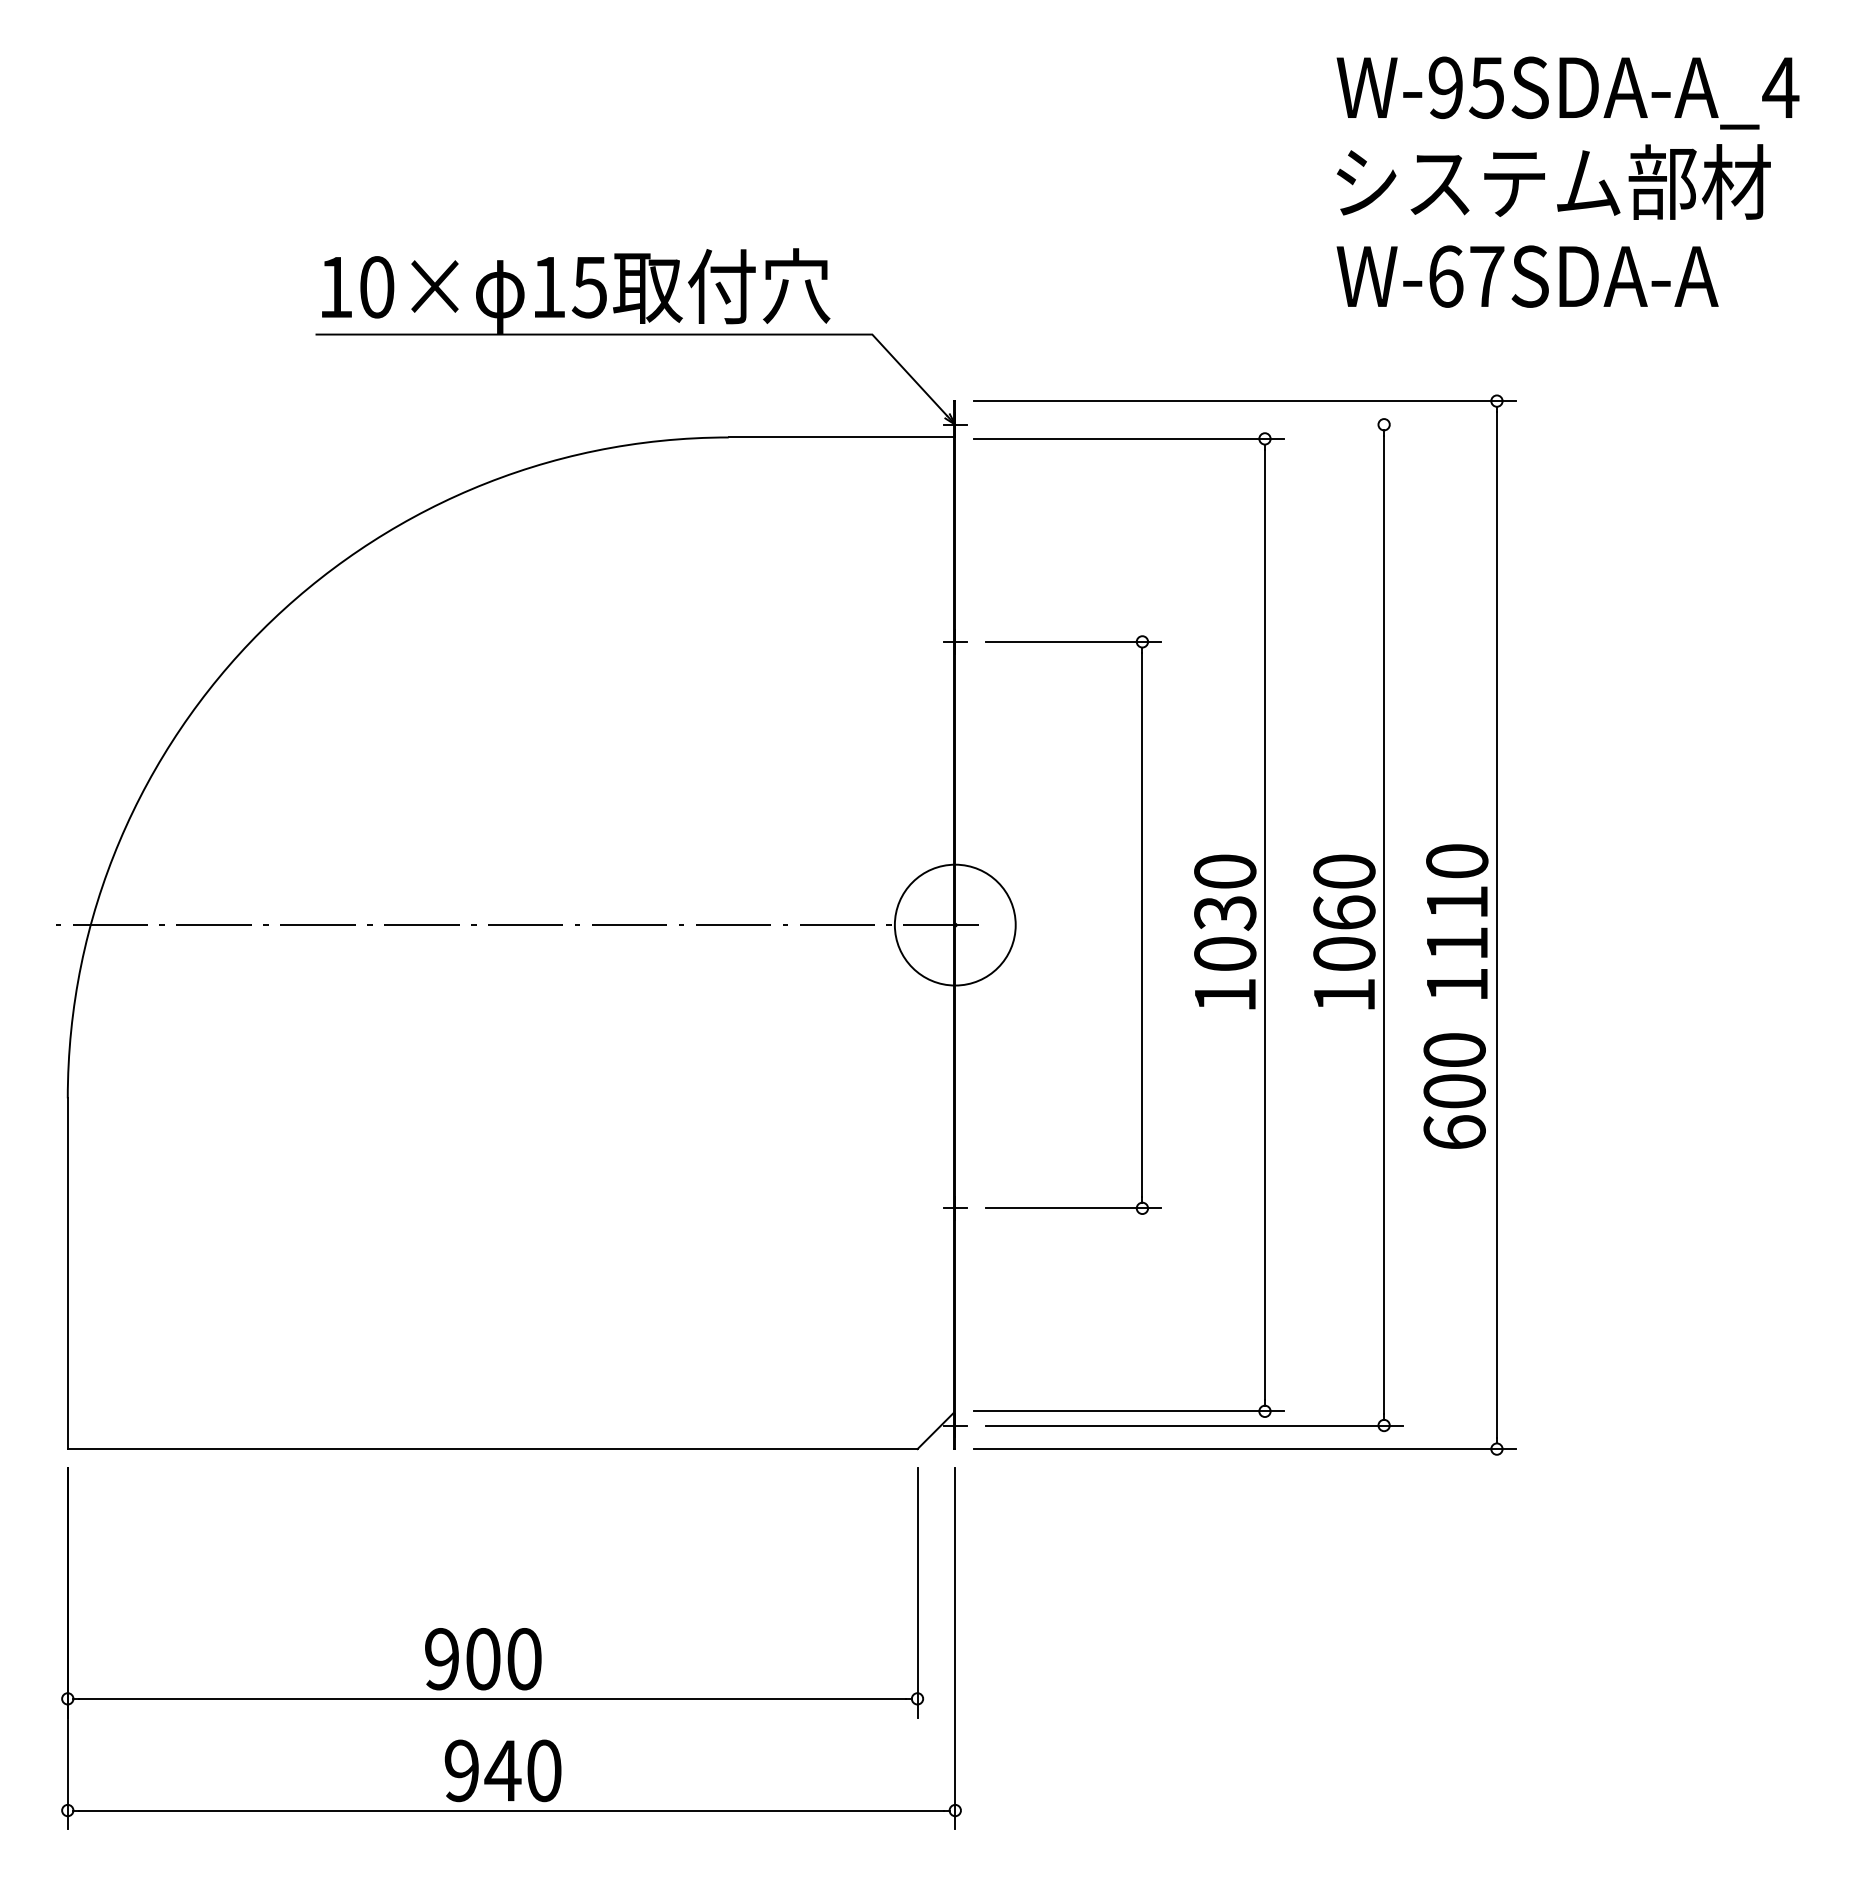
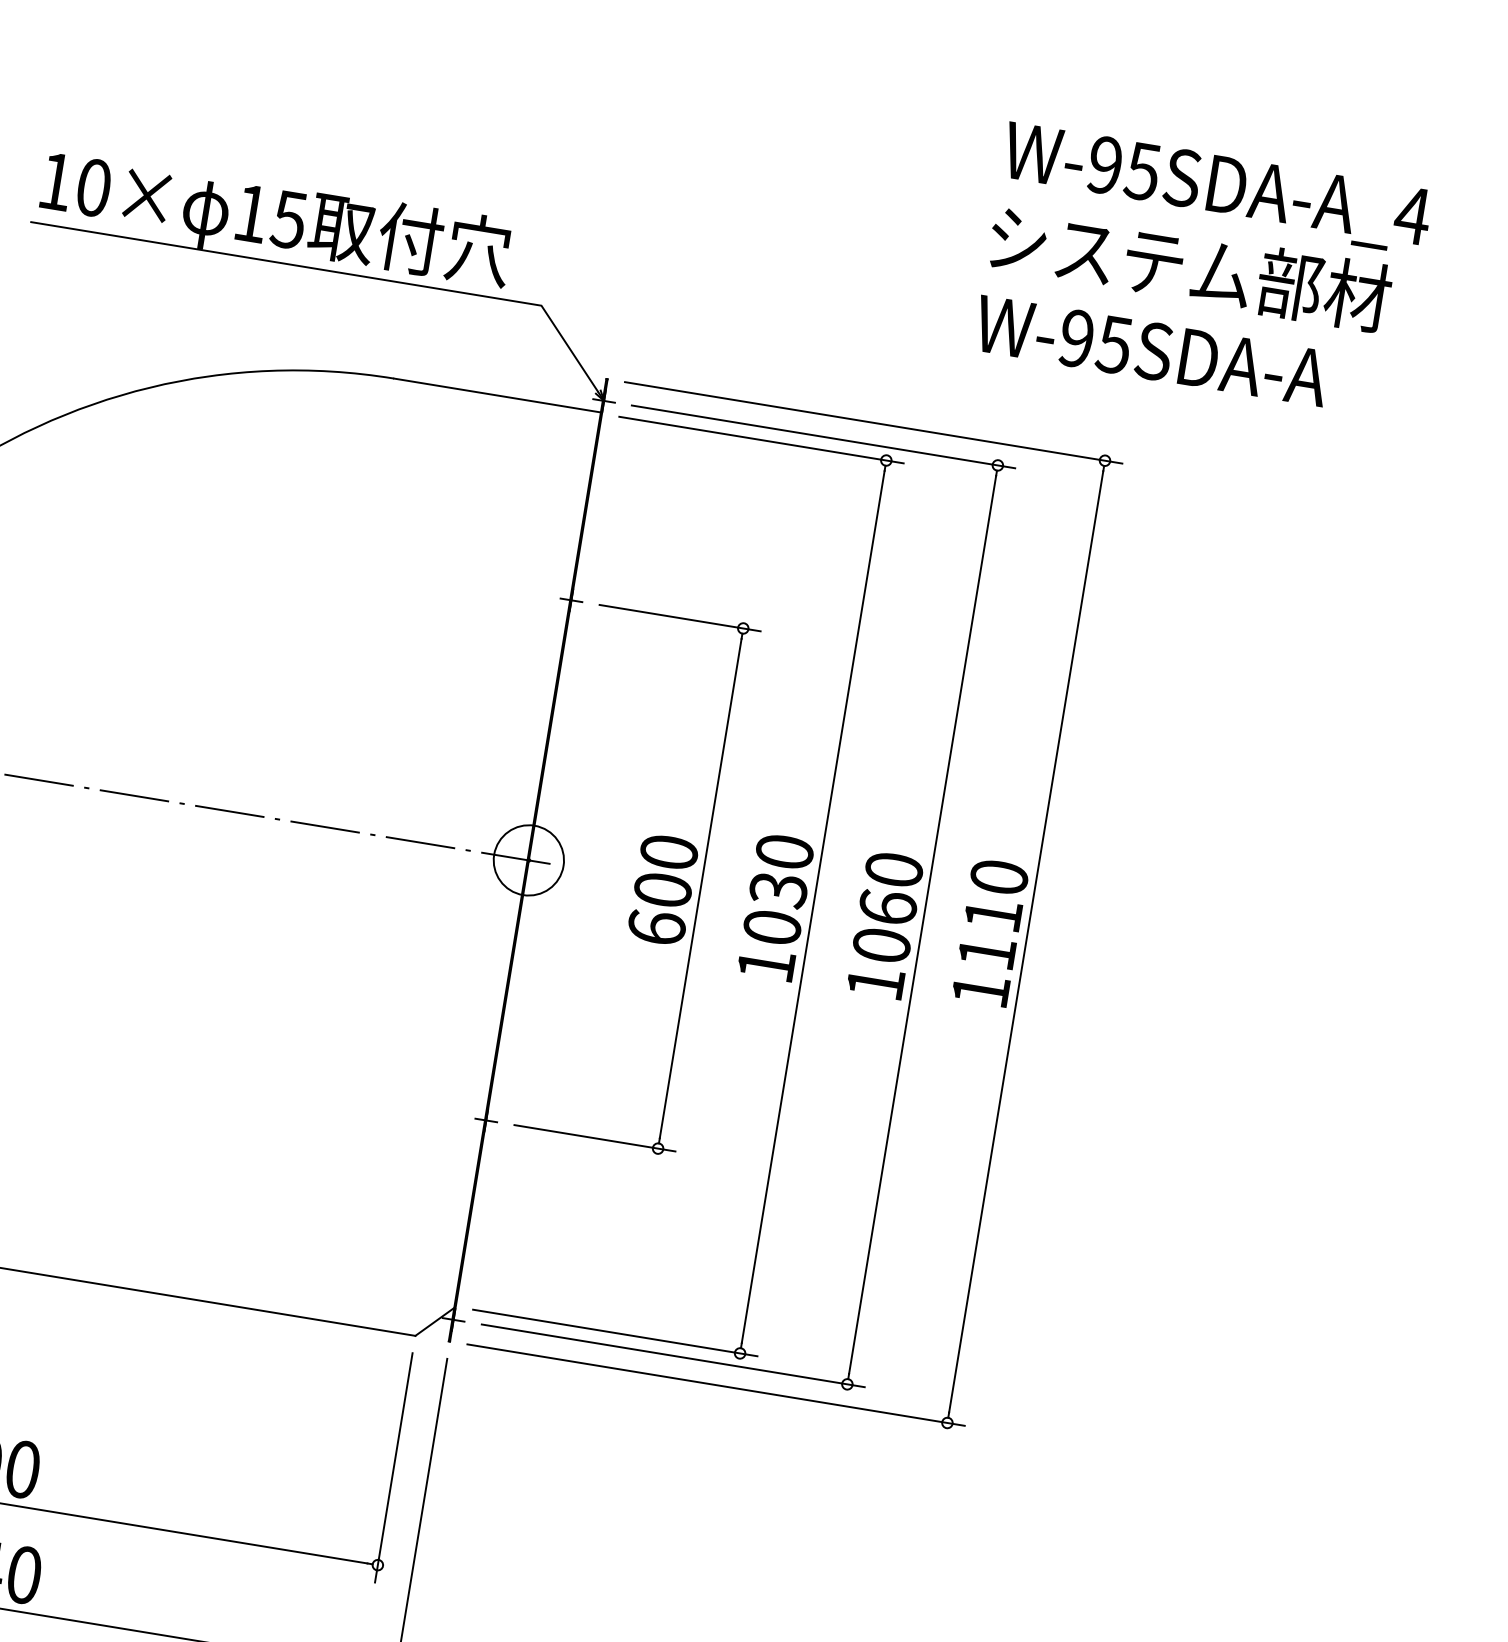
text: (1466, 276) -> (1095, 341), W-67SDA-A -> W-95SDA-A
line: (1194, 424) -> (823, 436), added
circle: (955, 924) -> (529, 859), size x0.62
text: (1454, 1090) -> (662, 889), moved

